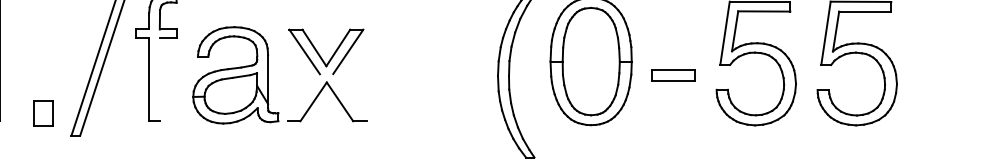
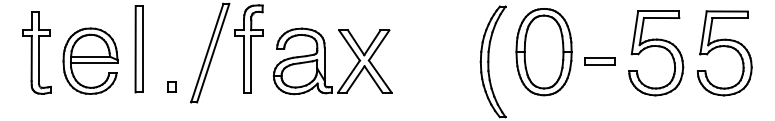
line: (160, 79) -> (251, 64), added
line: (303, 97) -> (348, 76), added
line: (348, 97) -> (379, 76), added
part: (42, 112) -> (171, 86), size x0.62

